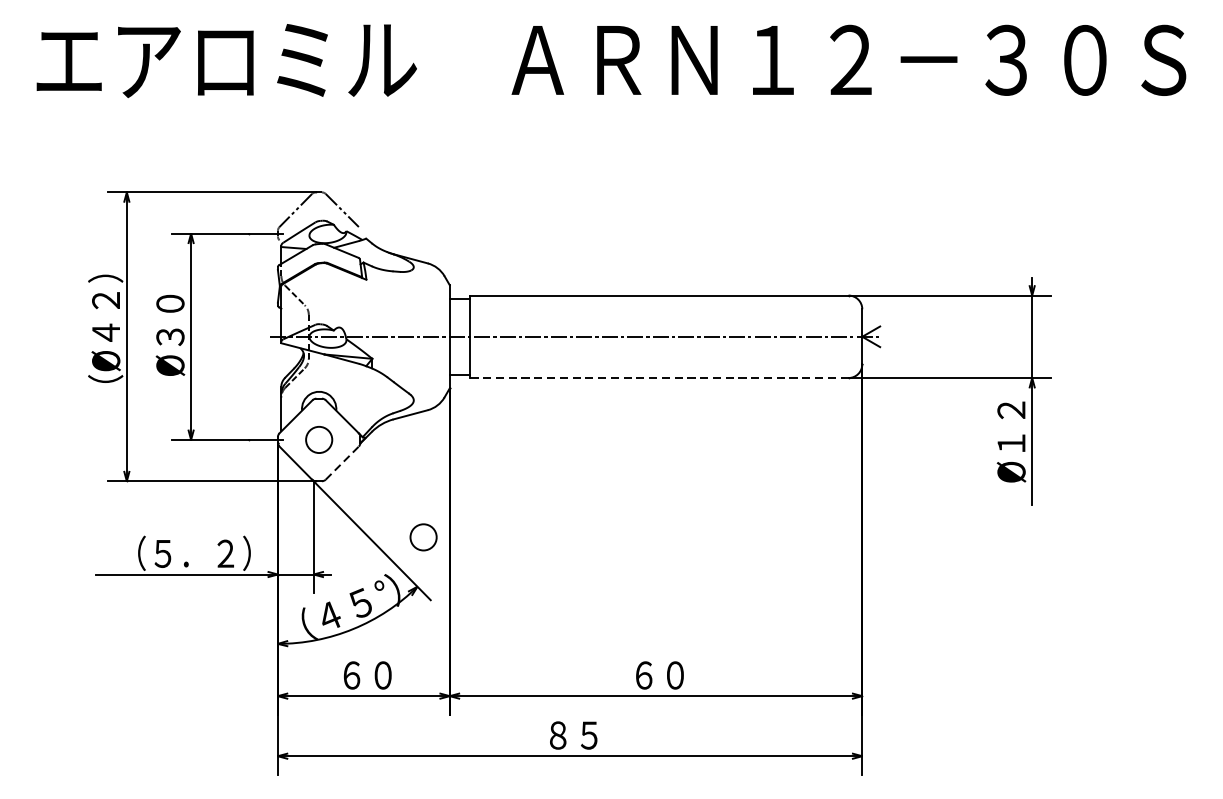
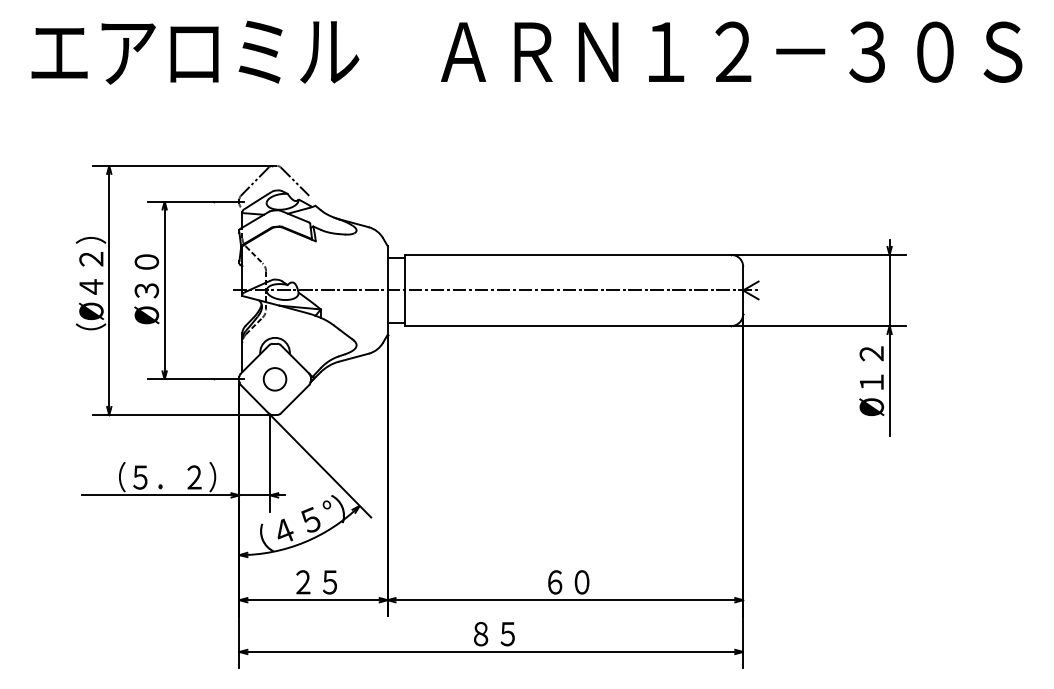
line: (659, 378) -> (568, 326), dashed -> solid
line: (342, 462) -> (295, 398), dashed -> solid
circle: (422, 537) -> (364, 463), removed
text: (367, 675) -> (316, 582), ６０ -> ２５

